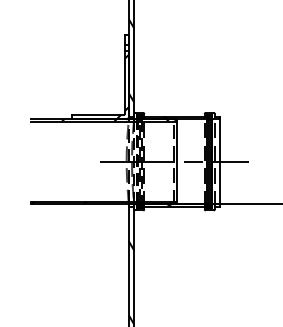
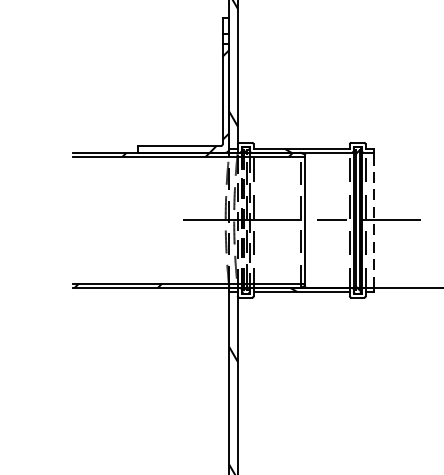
line: (220, 161) -> (374, 219), solid -> dashed

